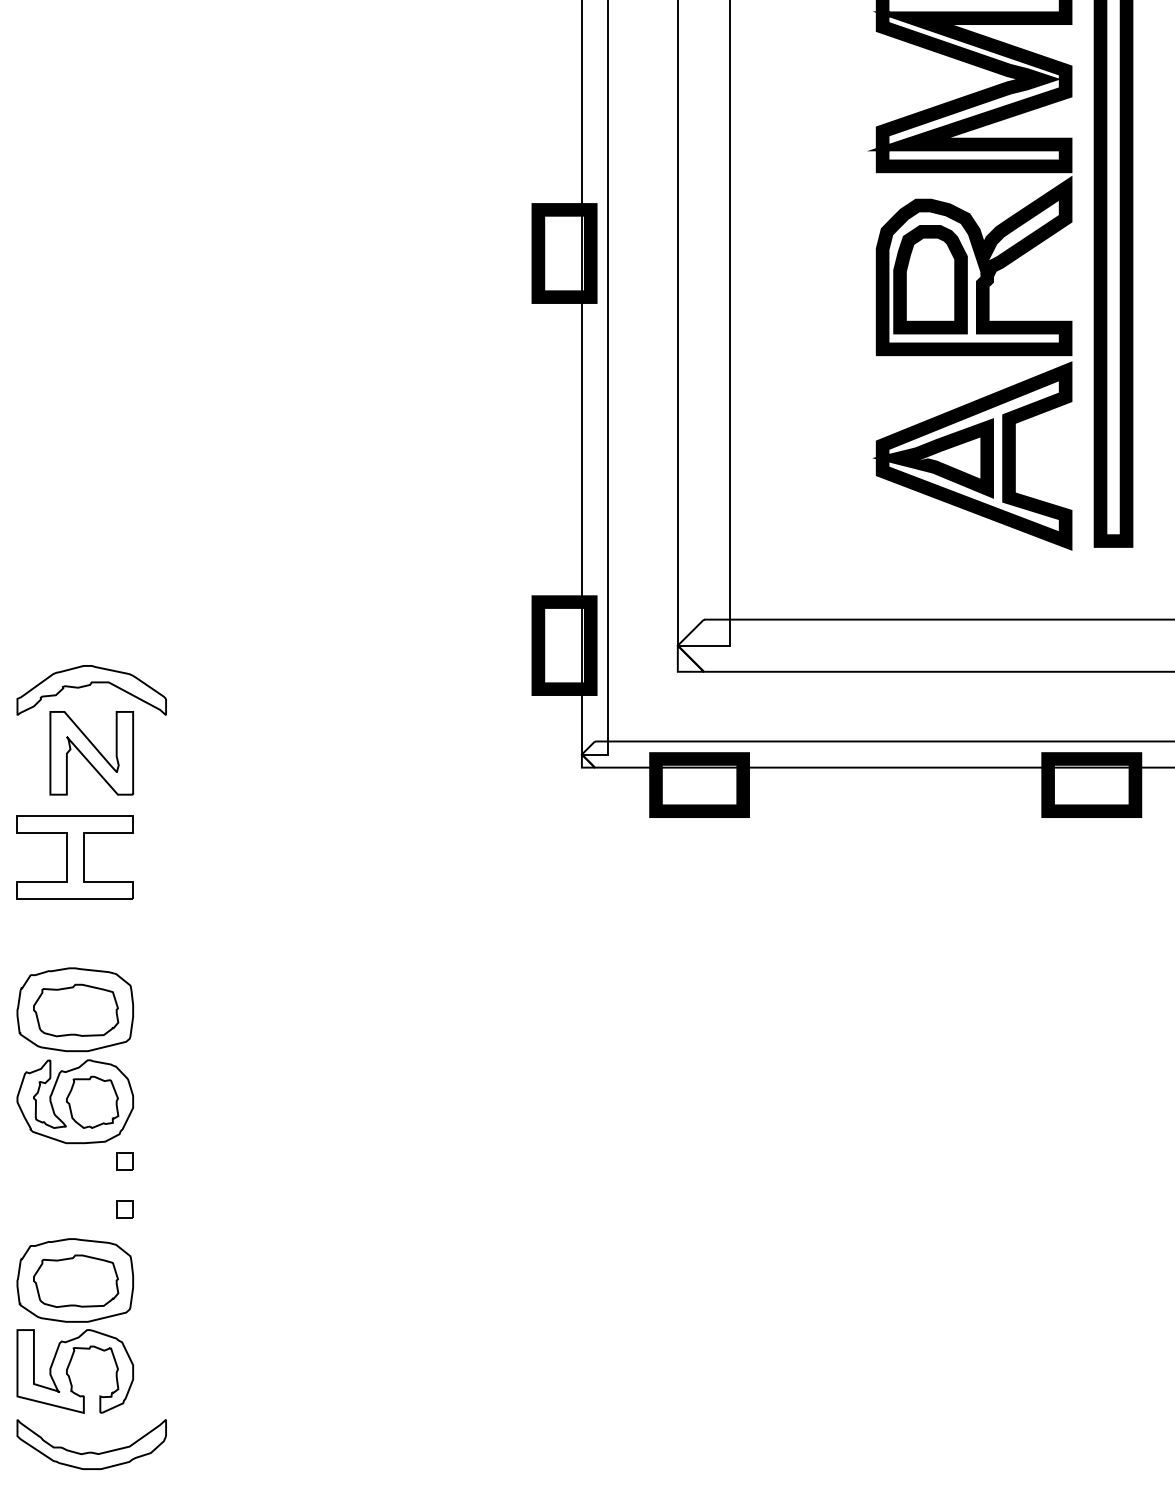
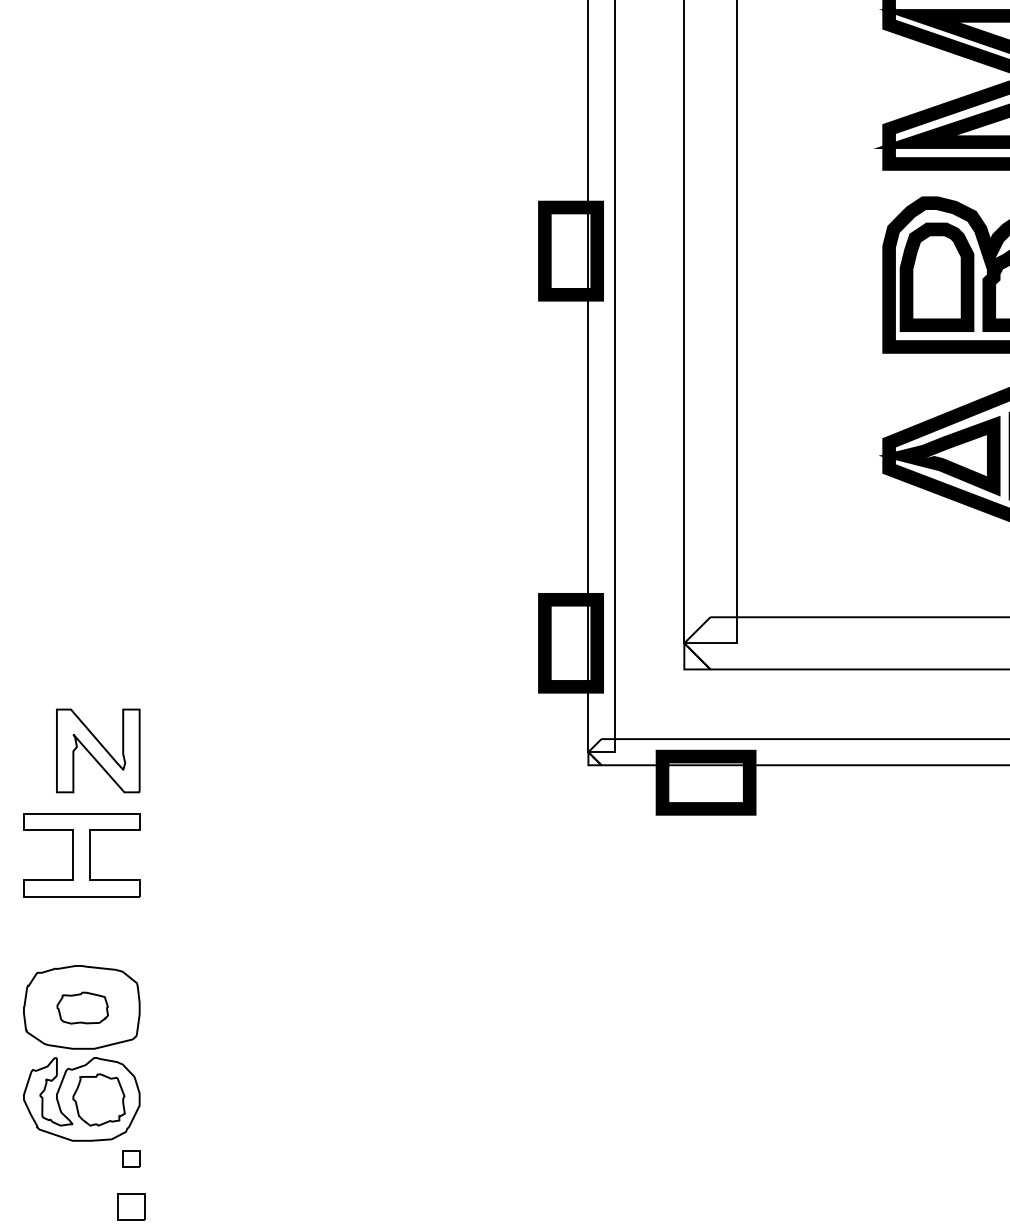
part: (91, 690) -> (98, 688), removed
part: (76, 1010) -> (83, 1008), size x0.6
part: (124, 1209) -> (131, 1207), size x1.6

